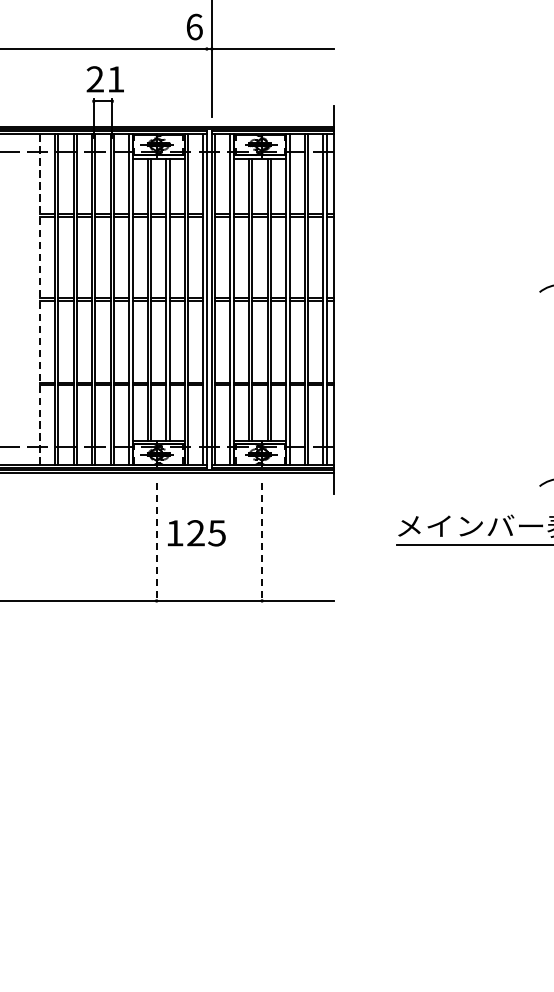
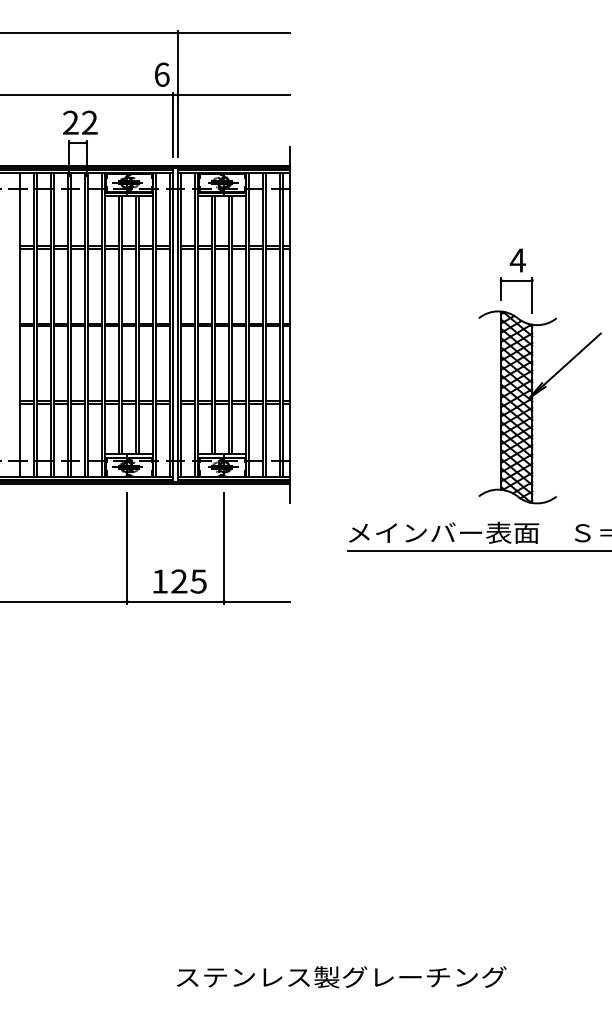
text: (115, 79) -> (89, 122), 21 -> 22
line: (207, 81) -> (173, 124), added
line: (39, 300) -> (19, 325), dashed -> solid
text: (196, 533) -> (179, 581), moved
line: (156, 544) -> (127, 549), dashed -> solid
line: (262, 544) -> (224, 549), dashed -> solid

